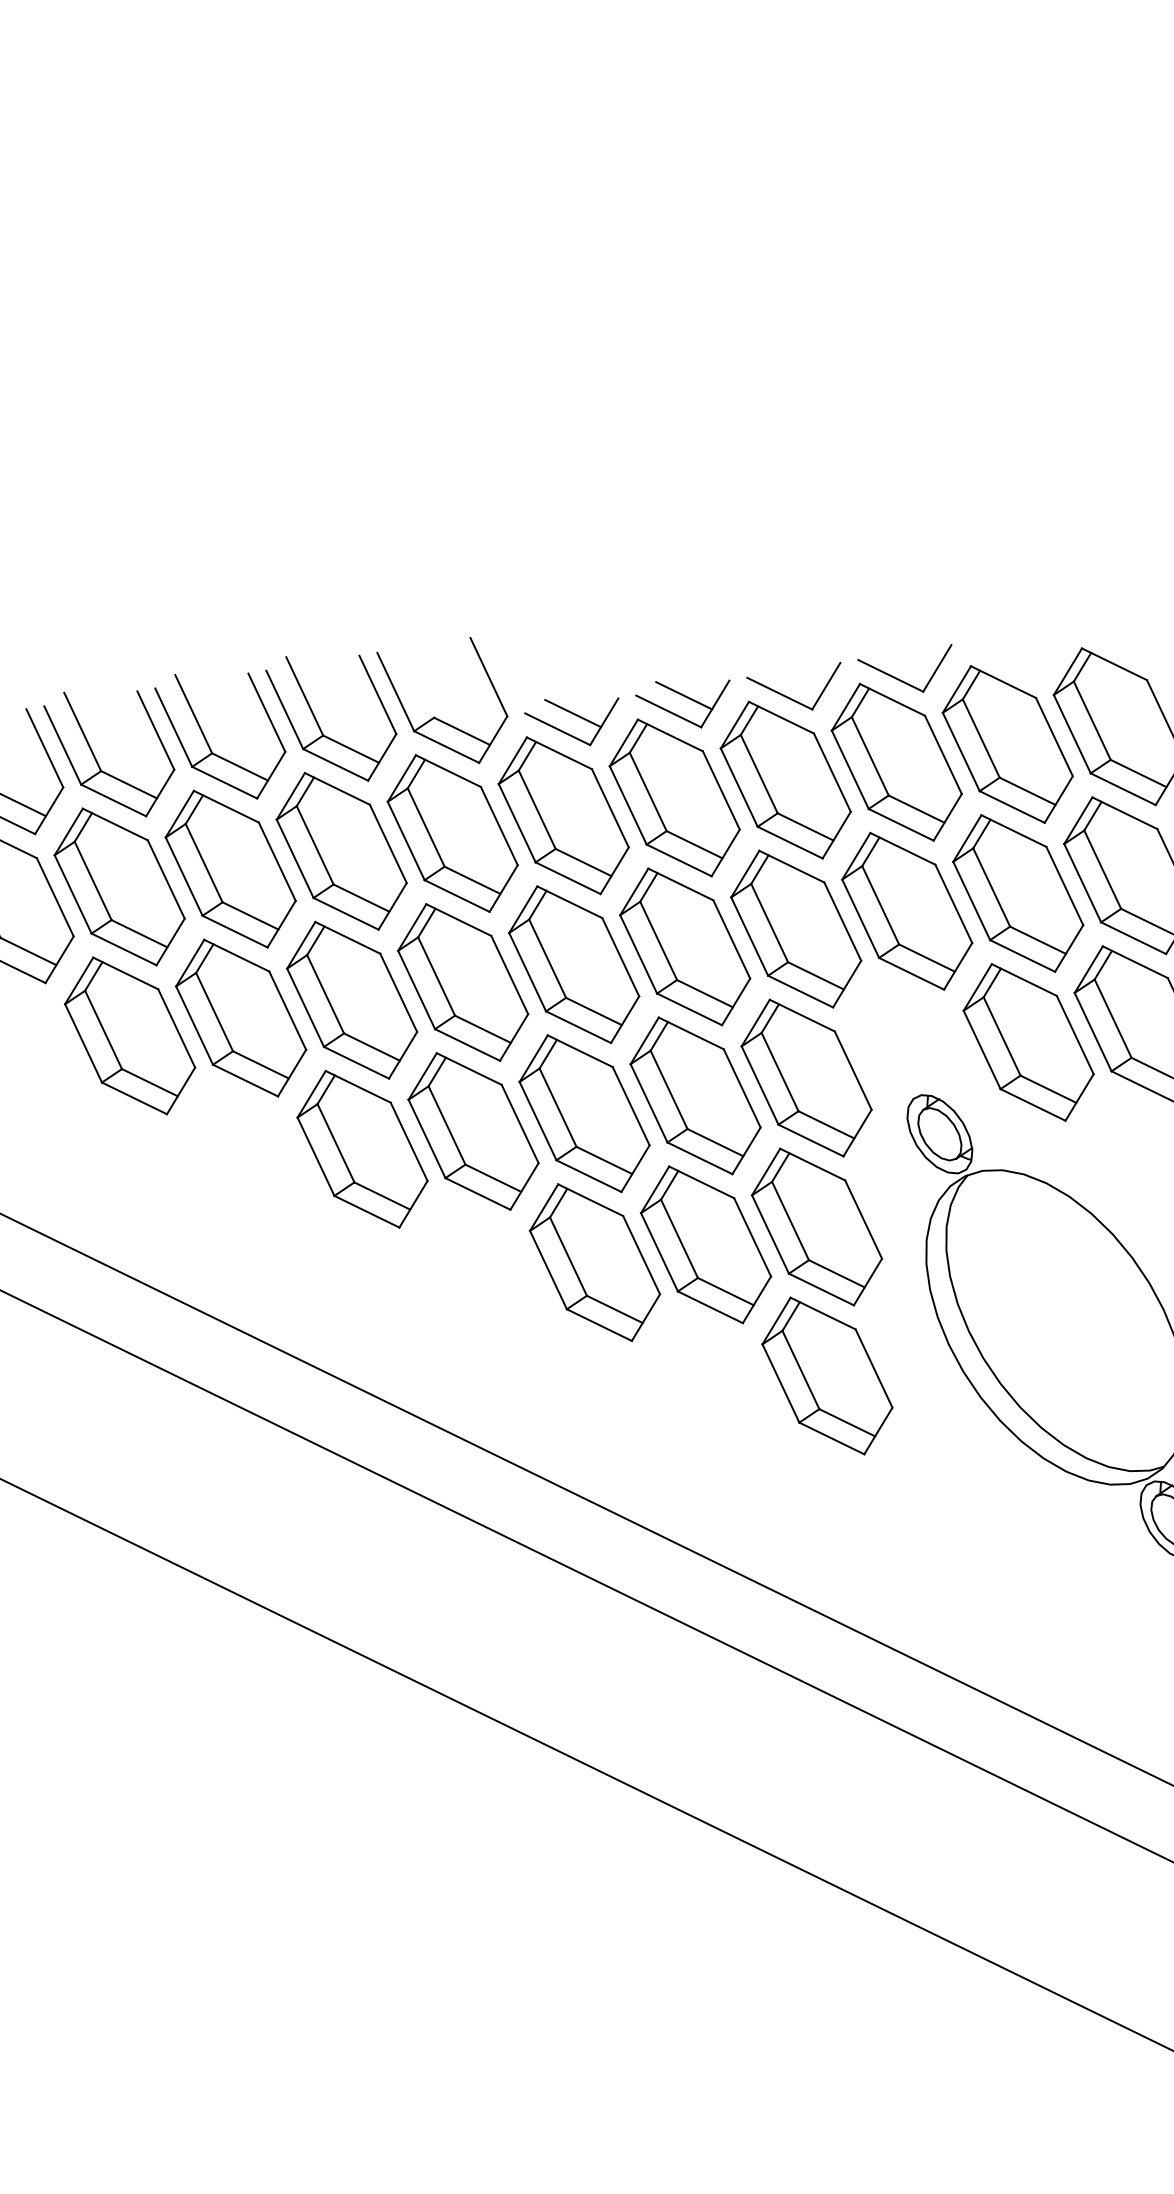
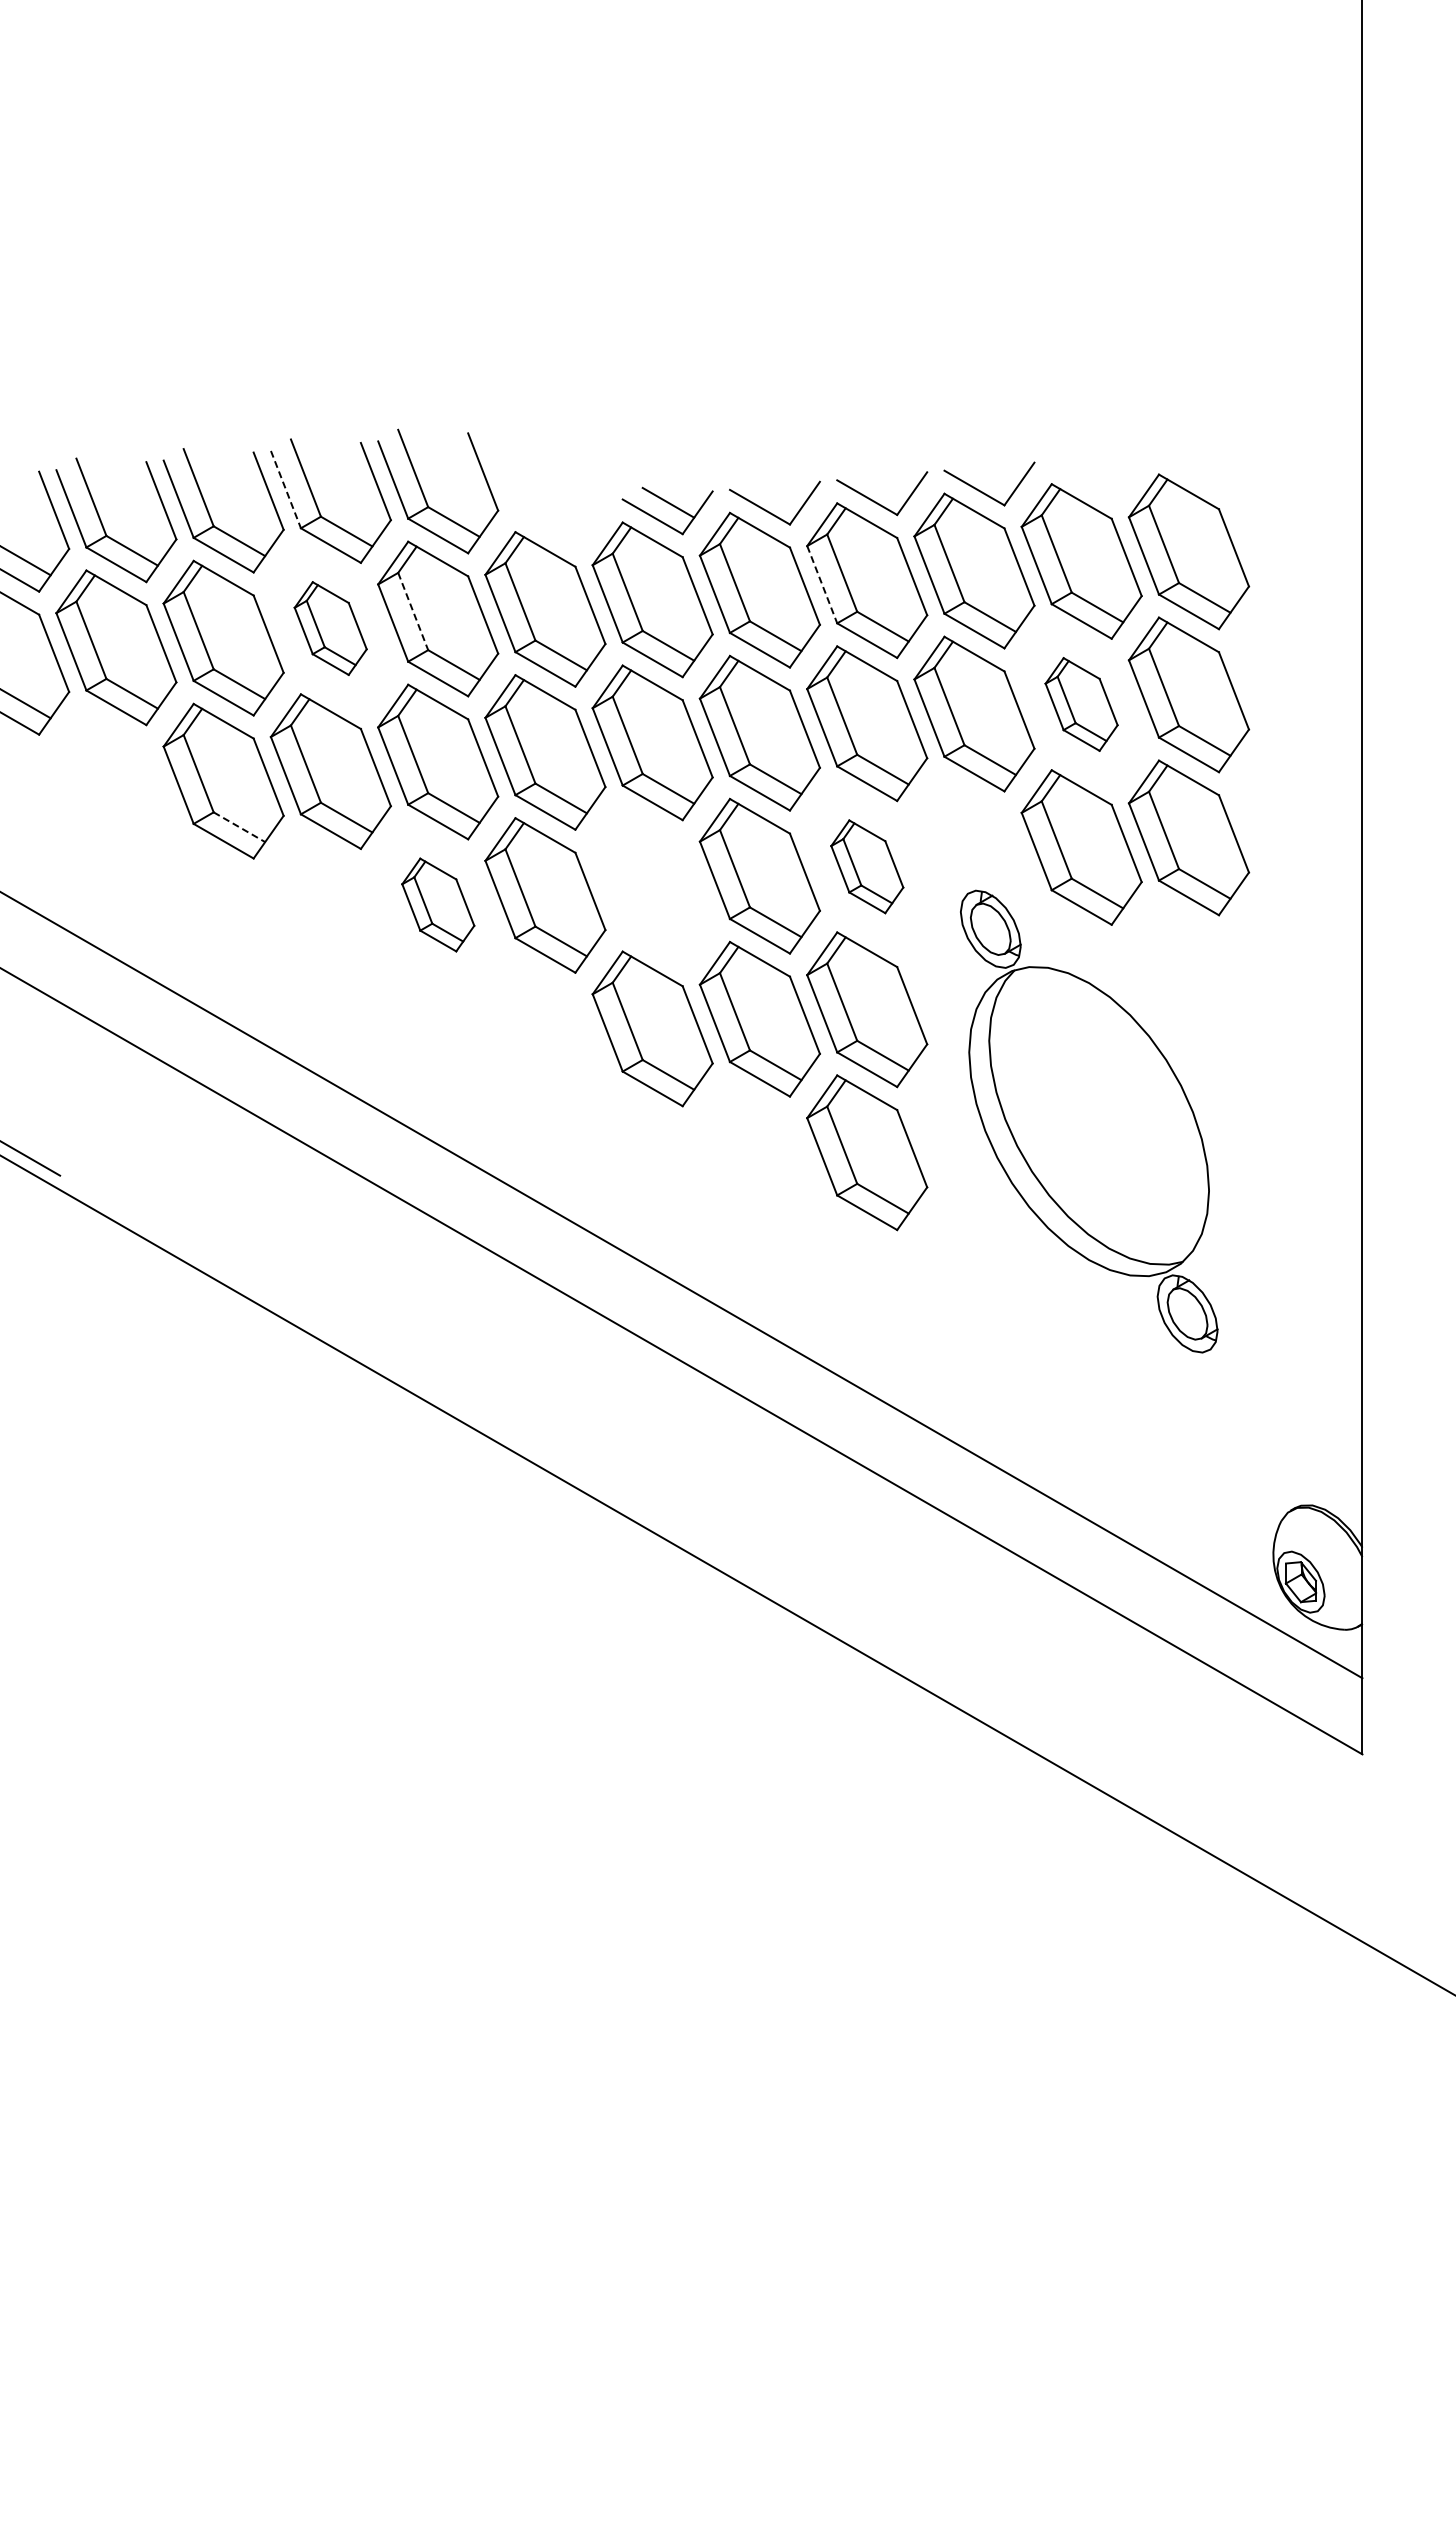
line: (683, 696) -> (775, 493), removed
part: (436, 717) -> (537, 497), removed
line: (174, 728) -> (286, 490), solid -> dashed
line: (739, 788) -> (822, 585), solid -> dashed
line: (315, 845) -> (413, 611), solid -> dashed
part: (230, 869) -> (330, 628), size x0.6
part: (1018, 893) -> (1081, 704), size x0.6
part: (806, 1077) -> (867, 866), size x0.6
line: (149, 1082) -> (239, 827), solid -> dashed
part: (584, 1113) -> (652, 885), removed
part: (362, 1148) -> (438, 904), size x0.6

